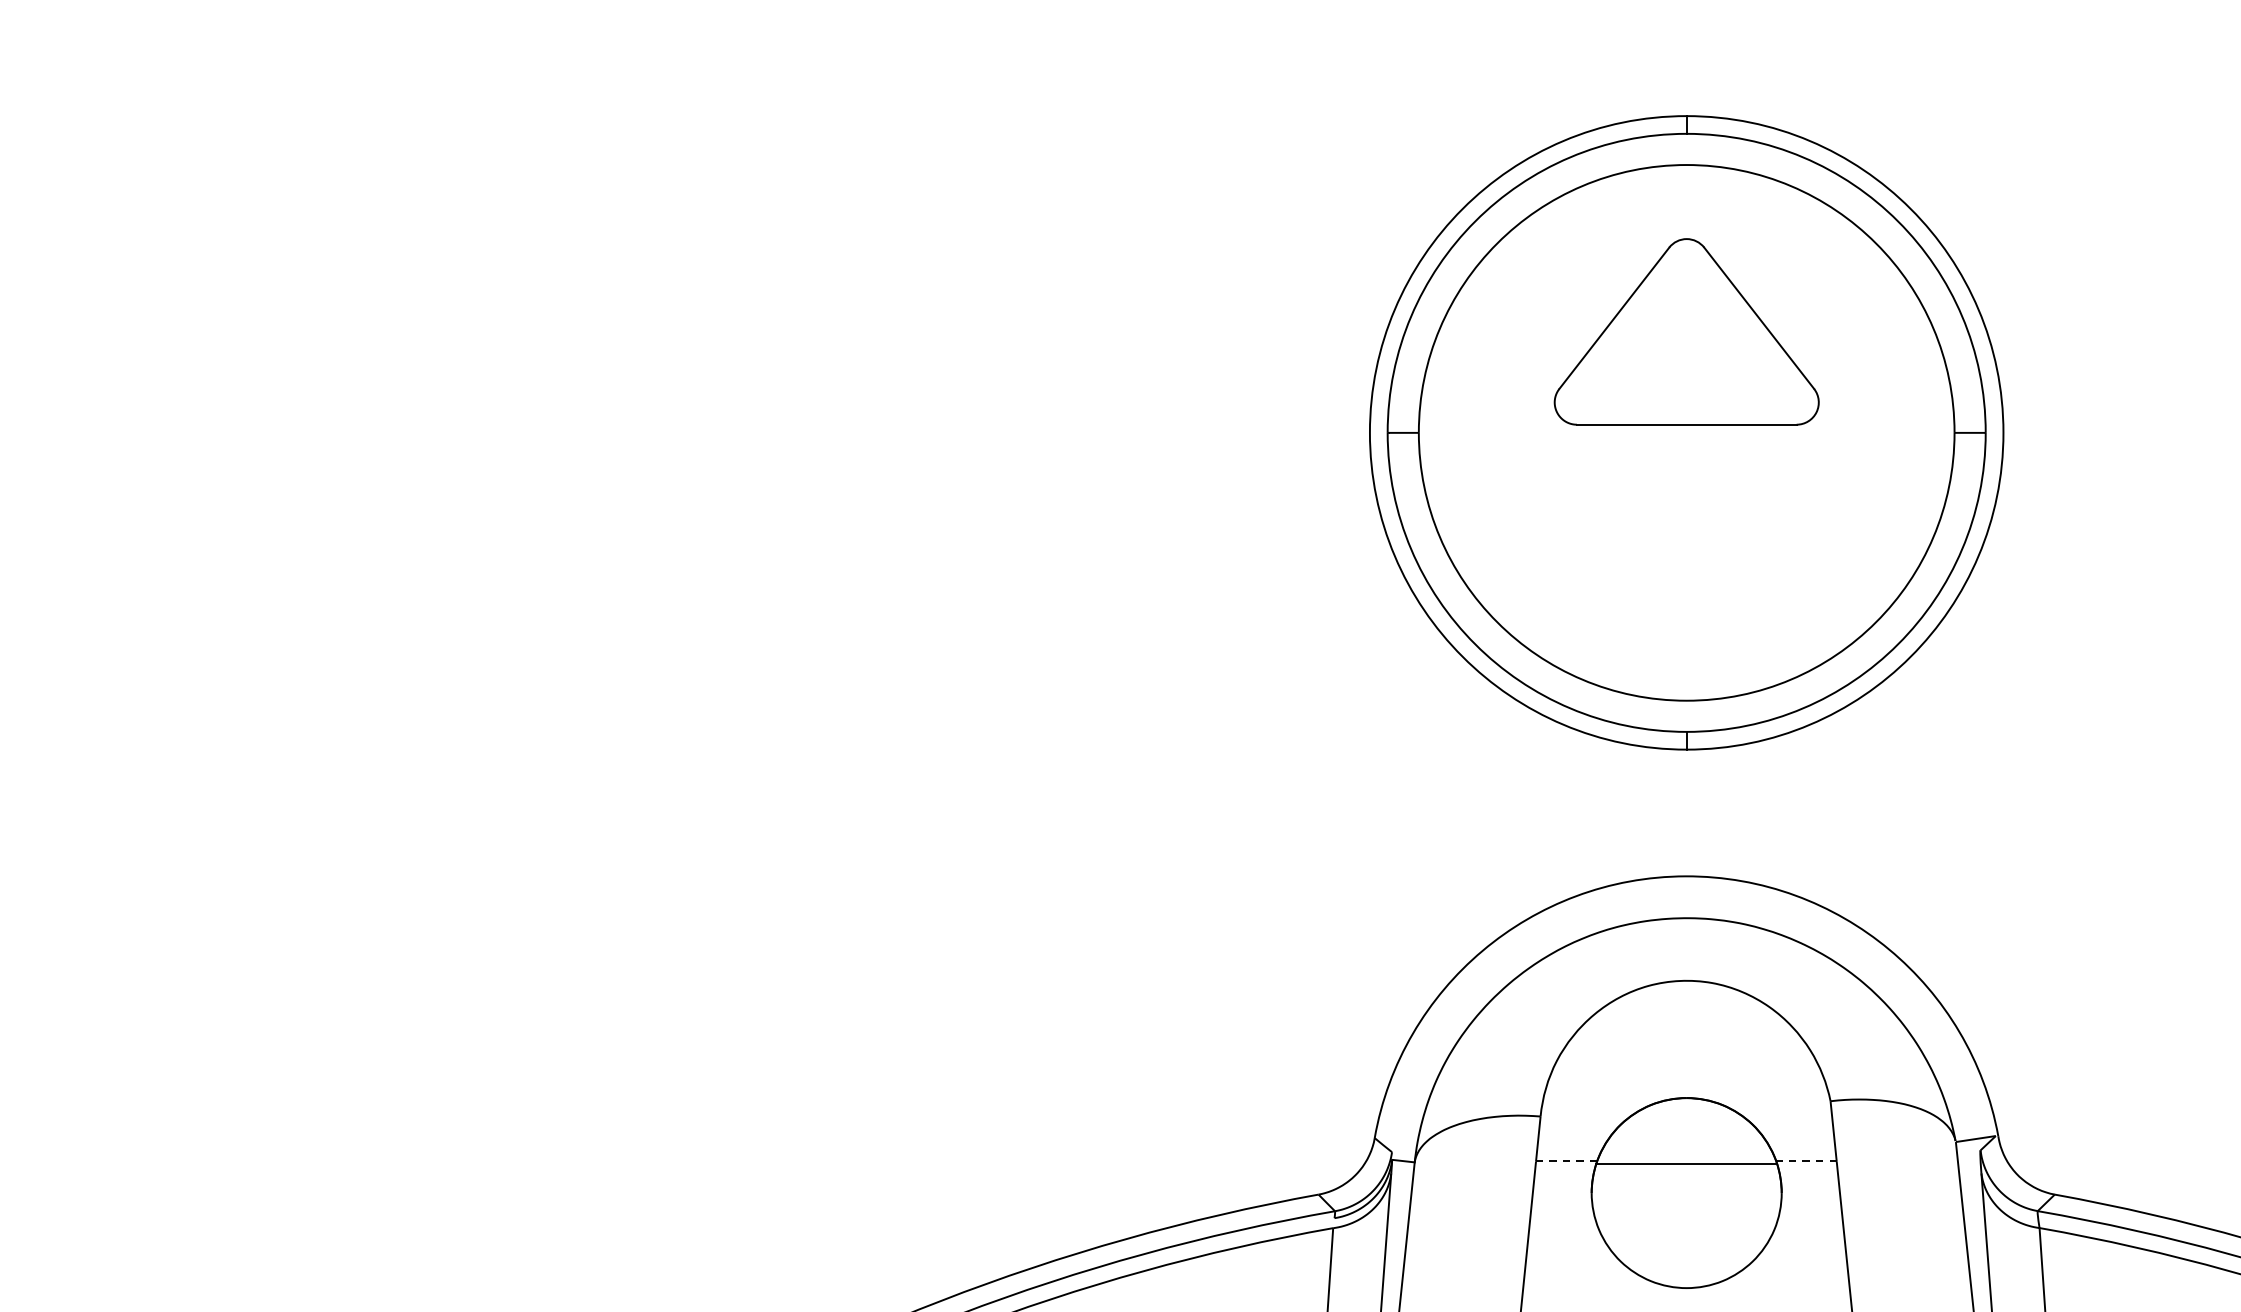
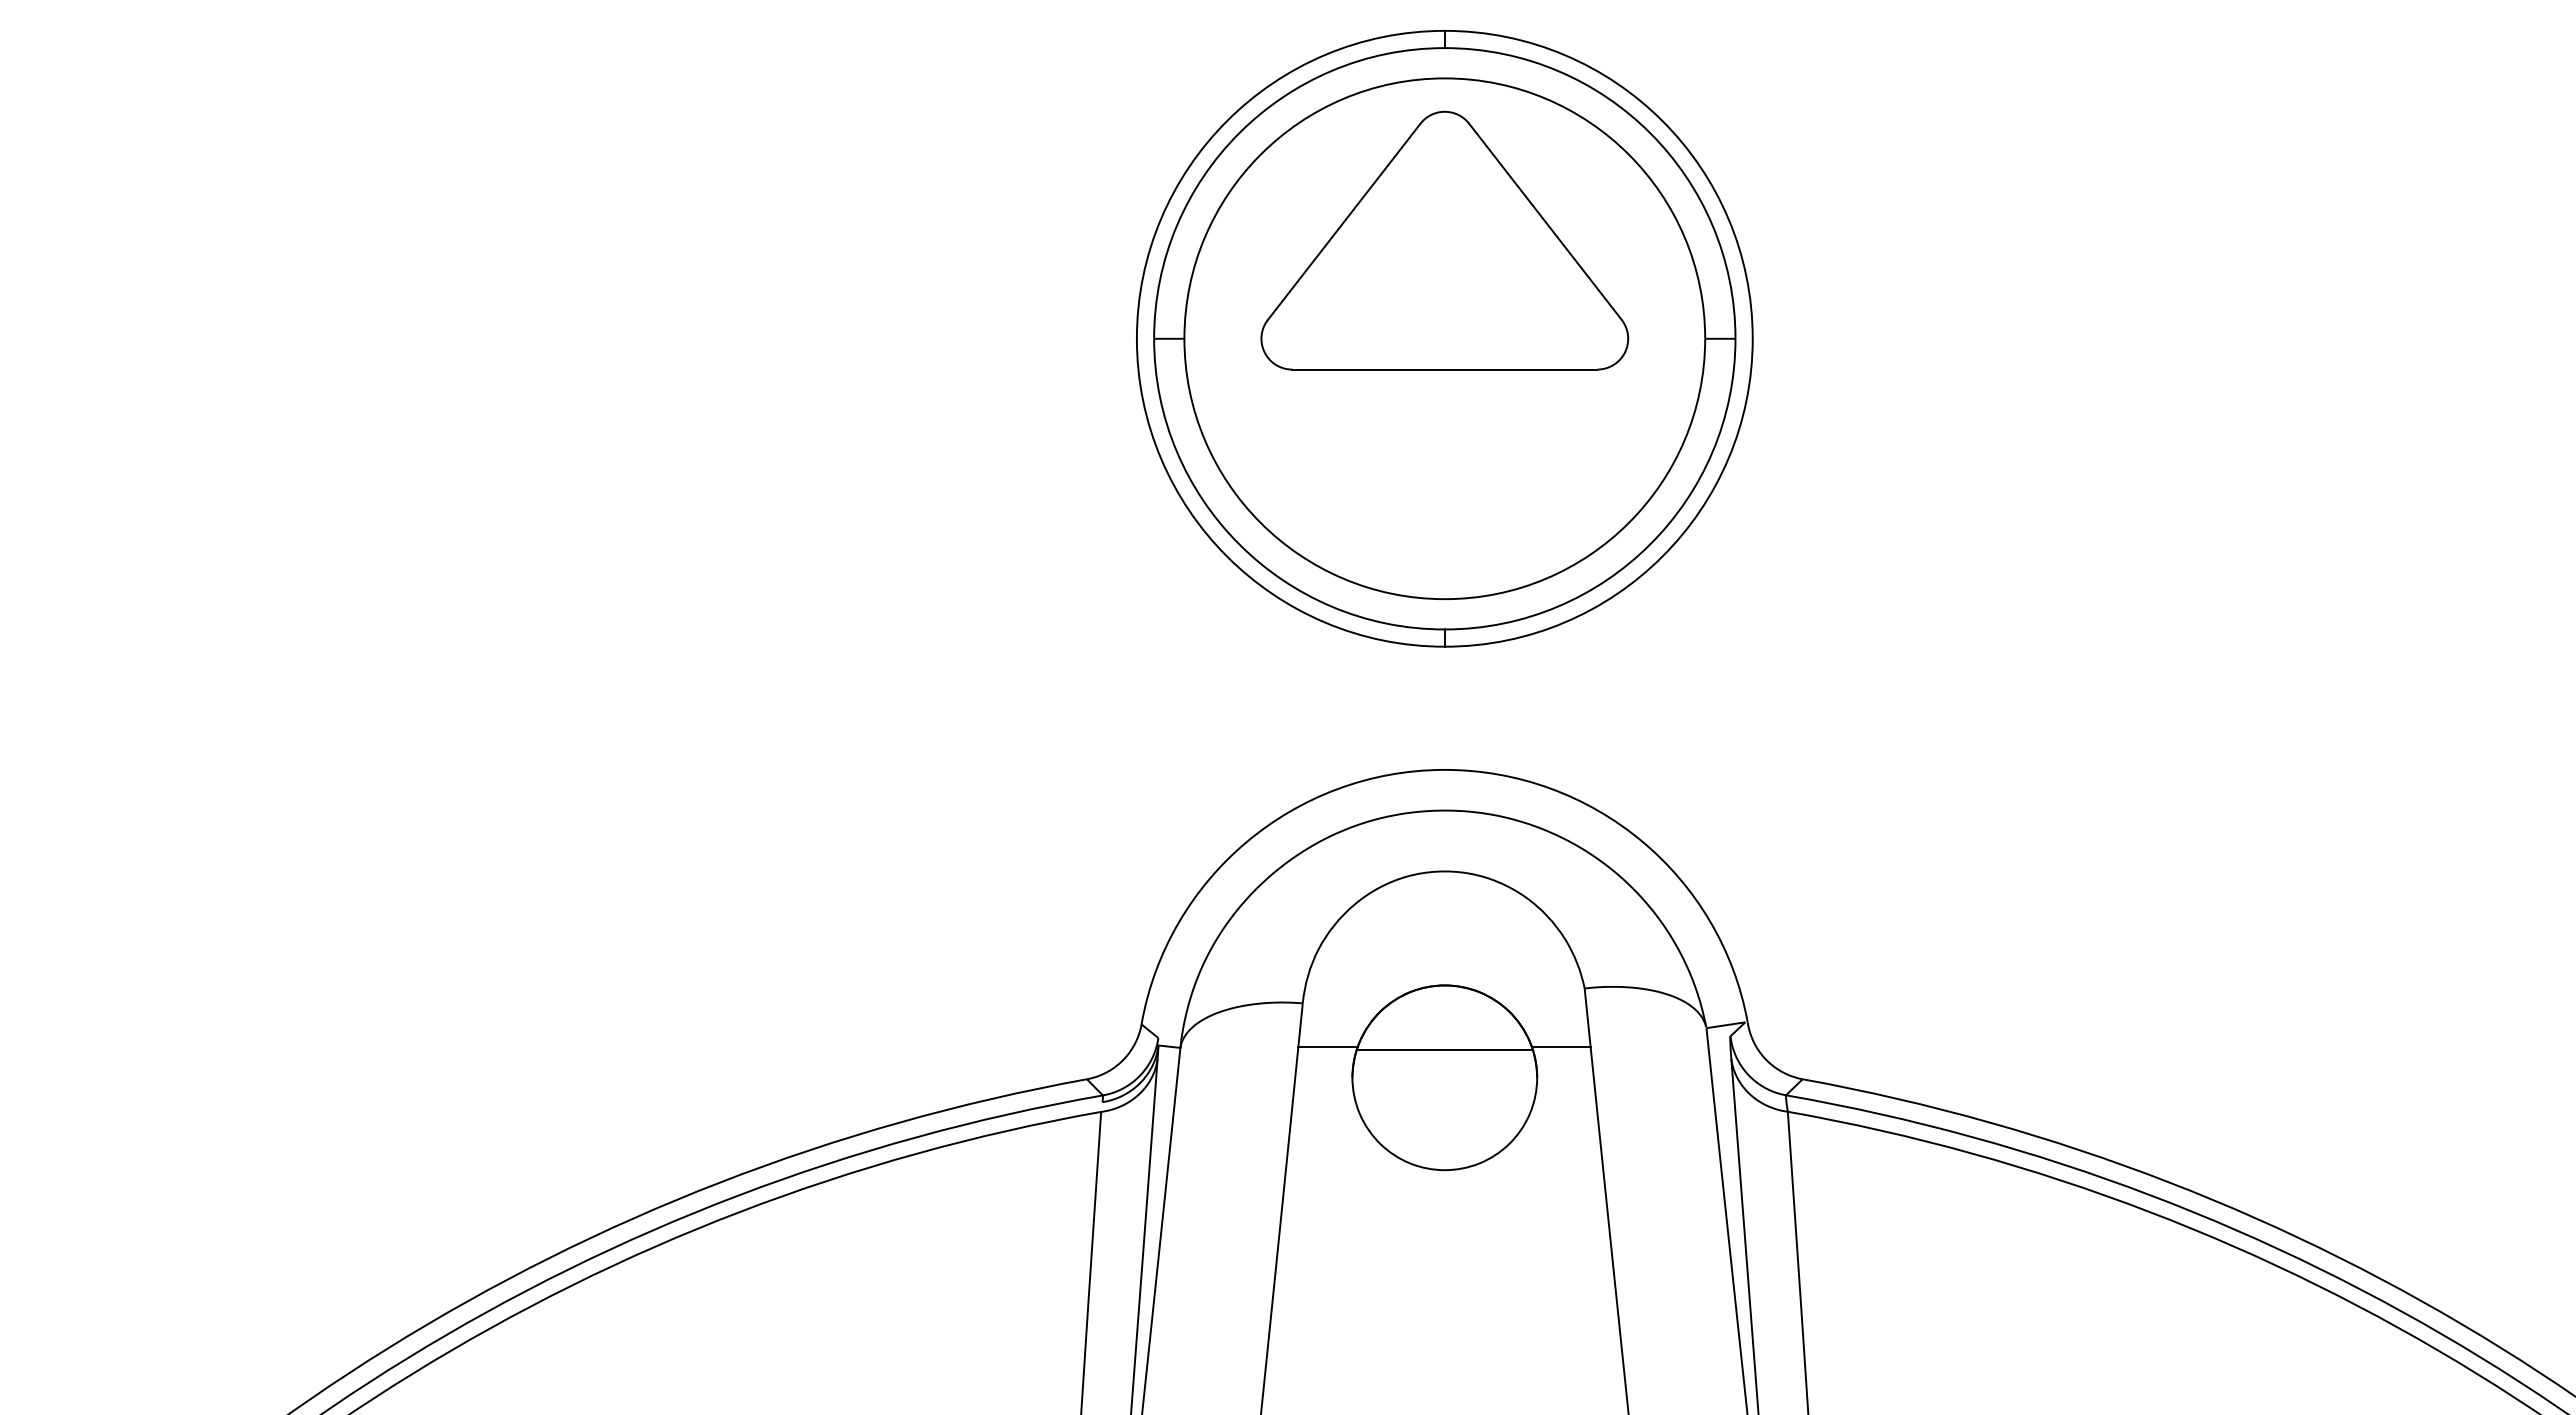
part: (1686, 331) -> (1444, 240), size x1.43
line: (1567, 1161) -> (1328, 1047), dashed -> solid
line: (1805, 1161) -> (1560, 1047), dashed -> solid

